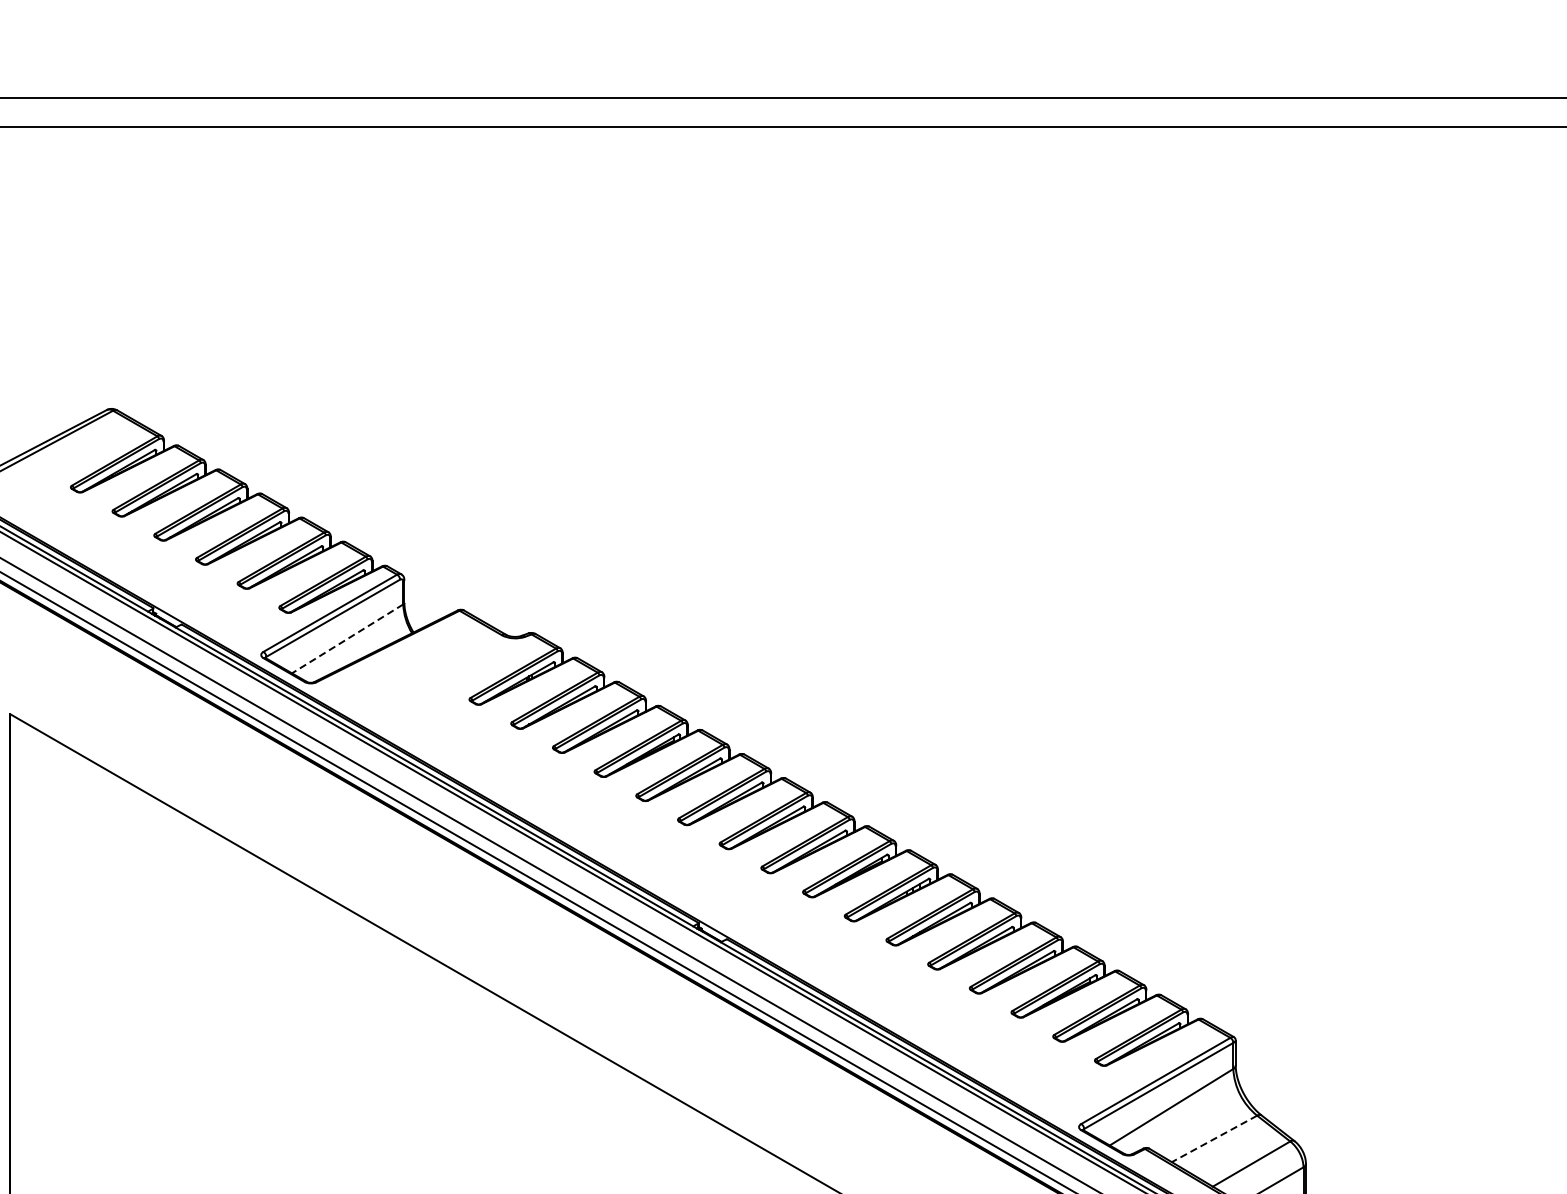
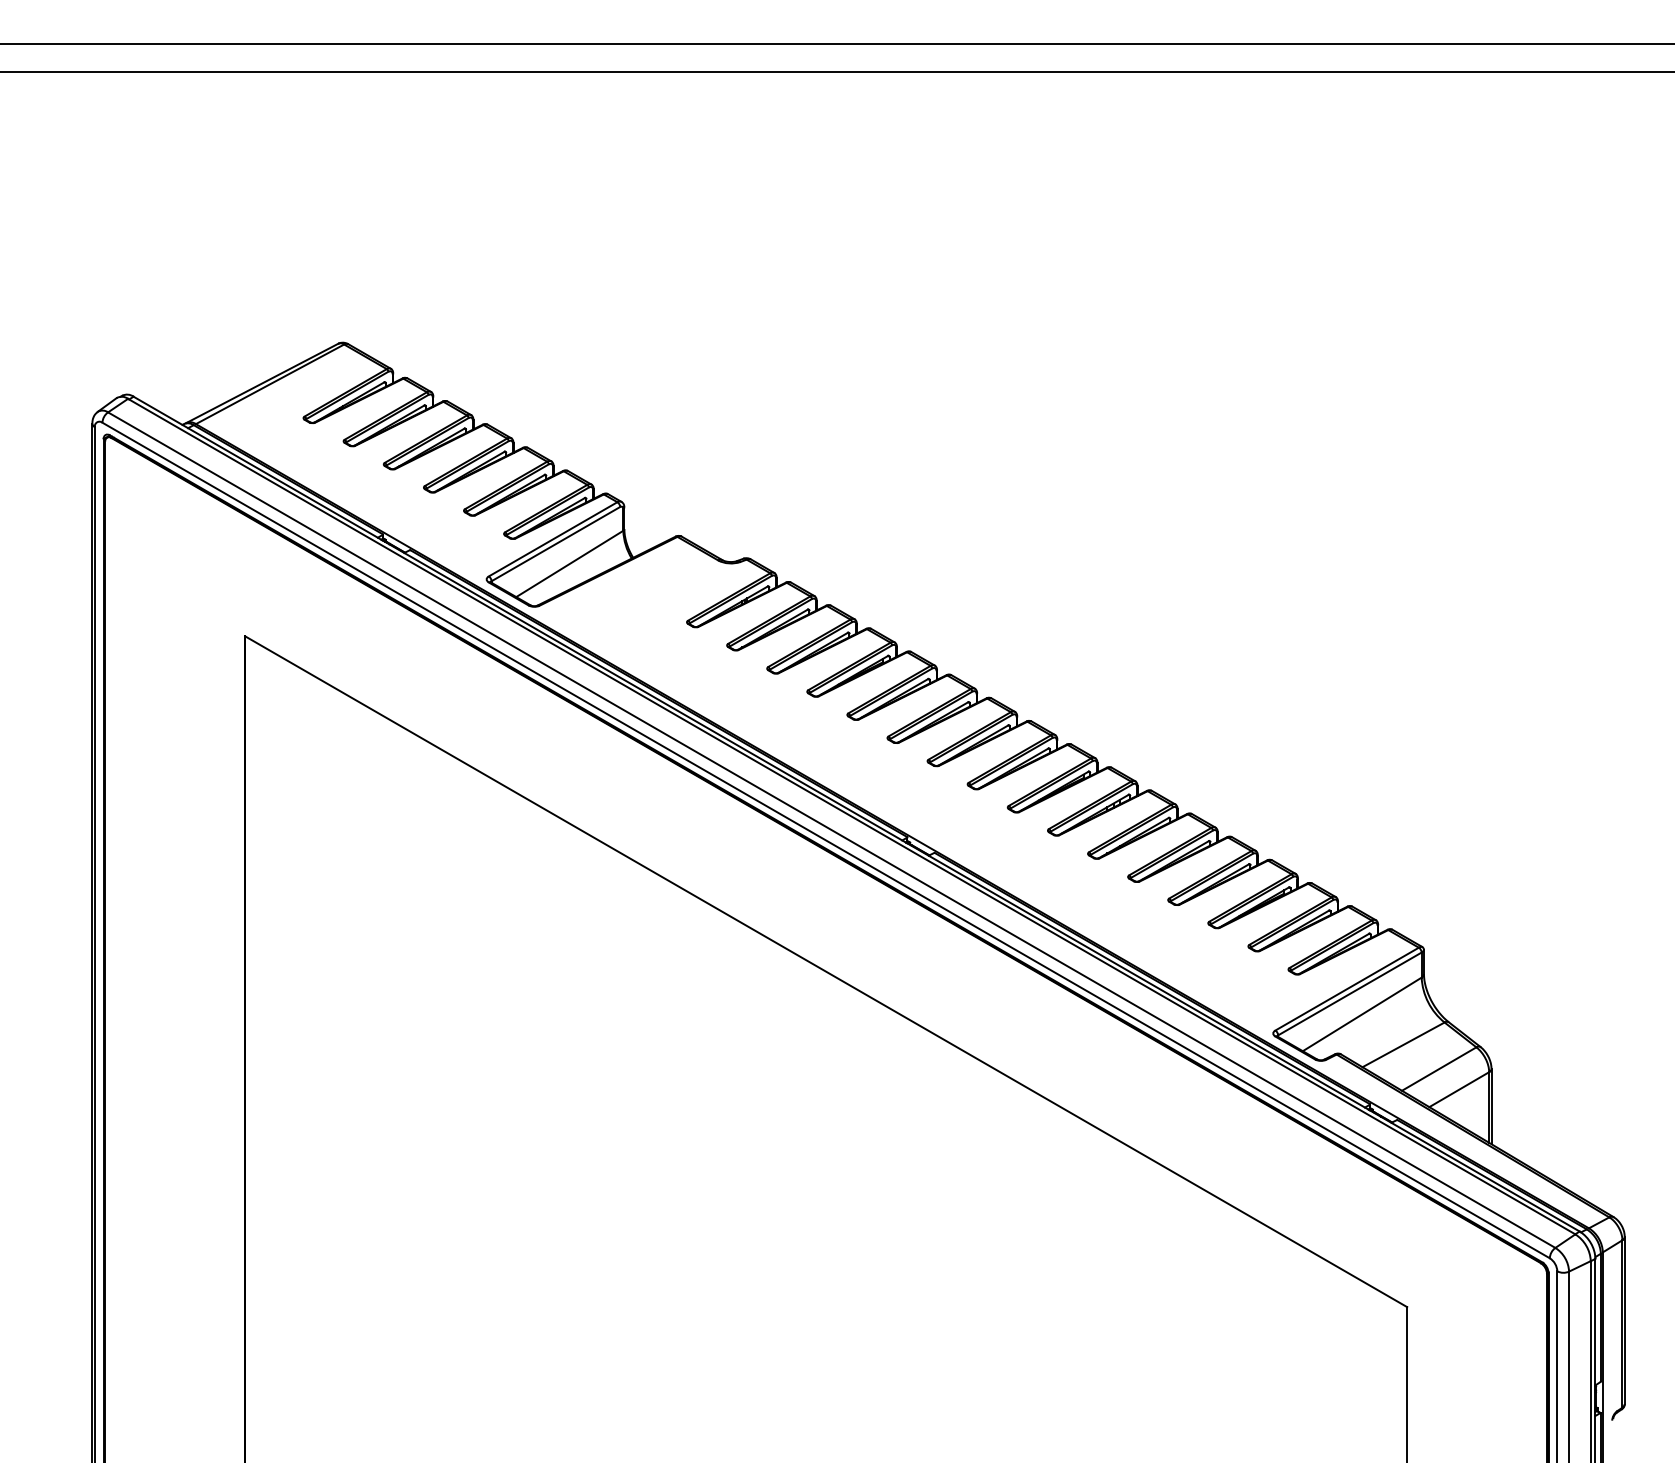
line: (347, 638) -> (569, 563), dashed -> solid
line: (1214, 1138) -> (1403, 1044), dashed -> solid

